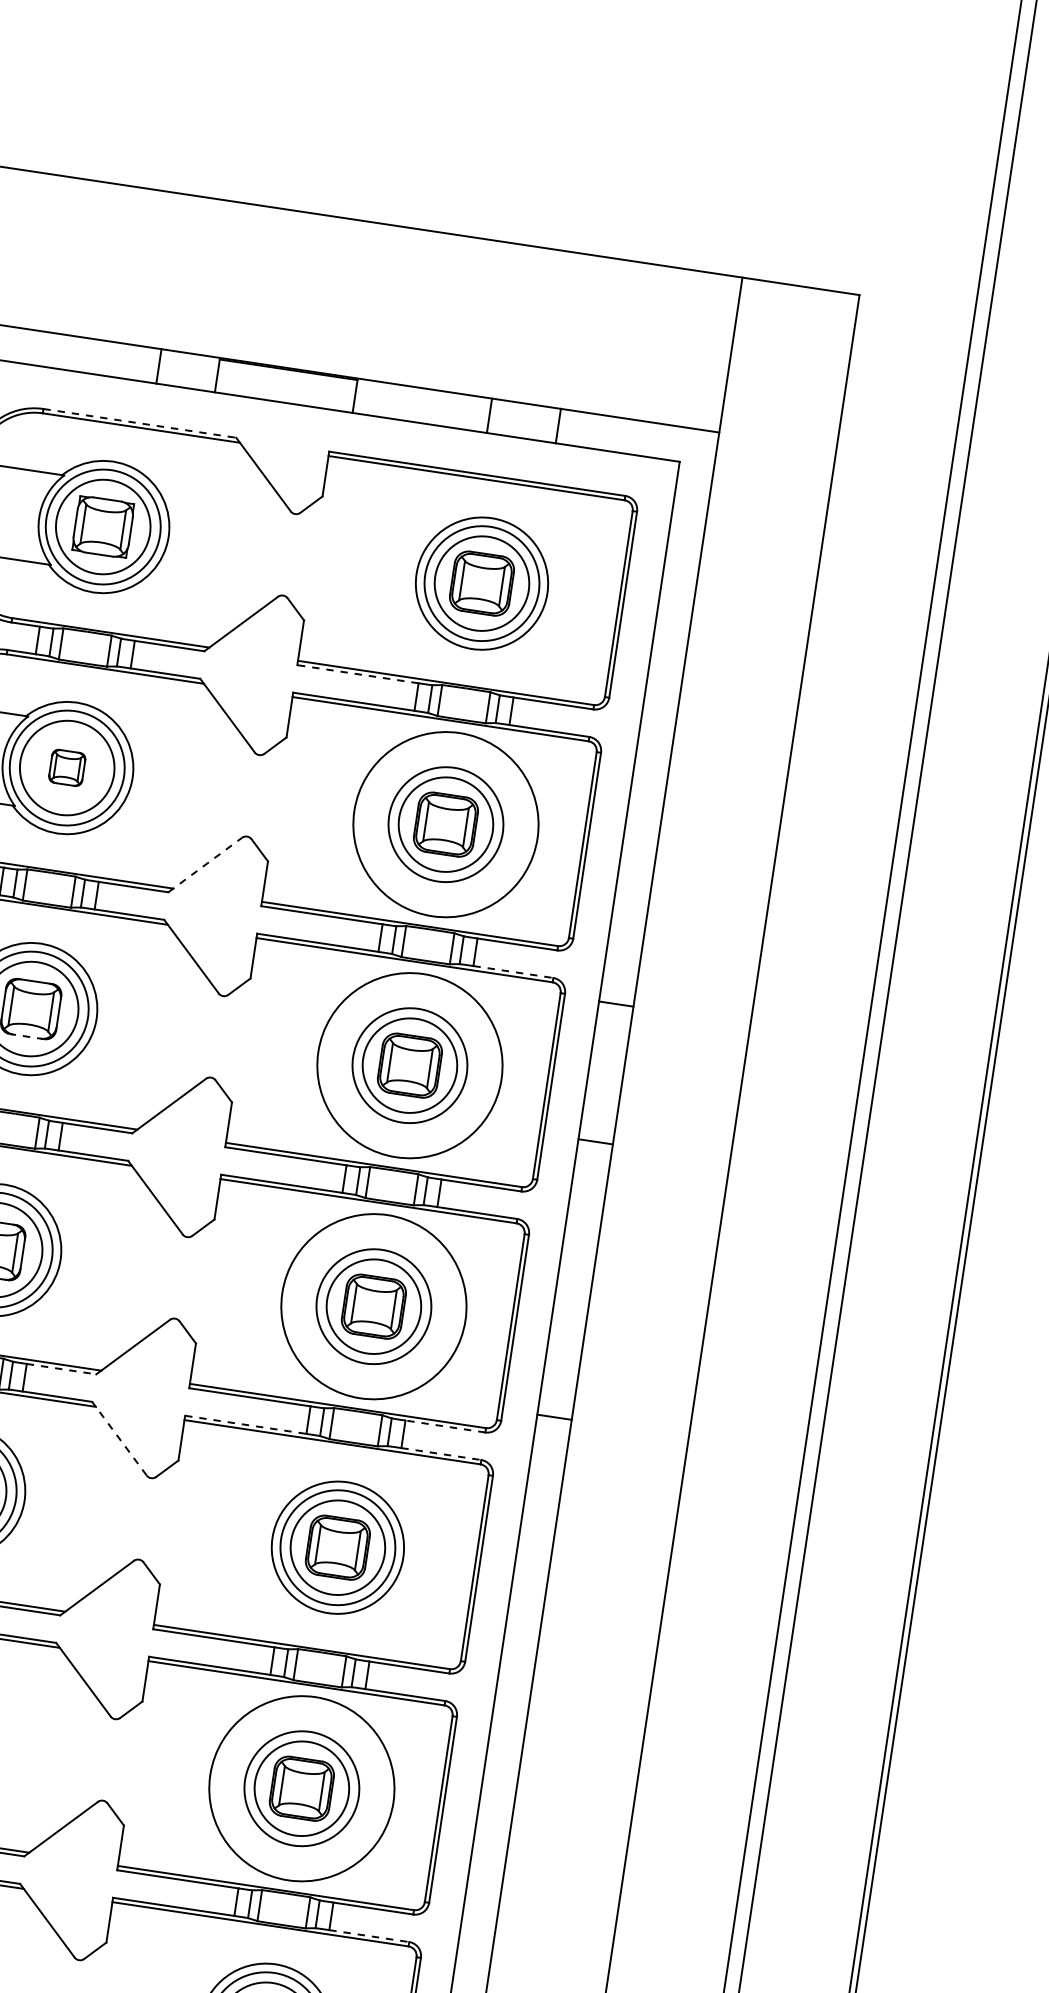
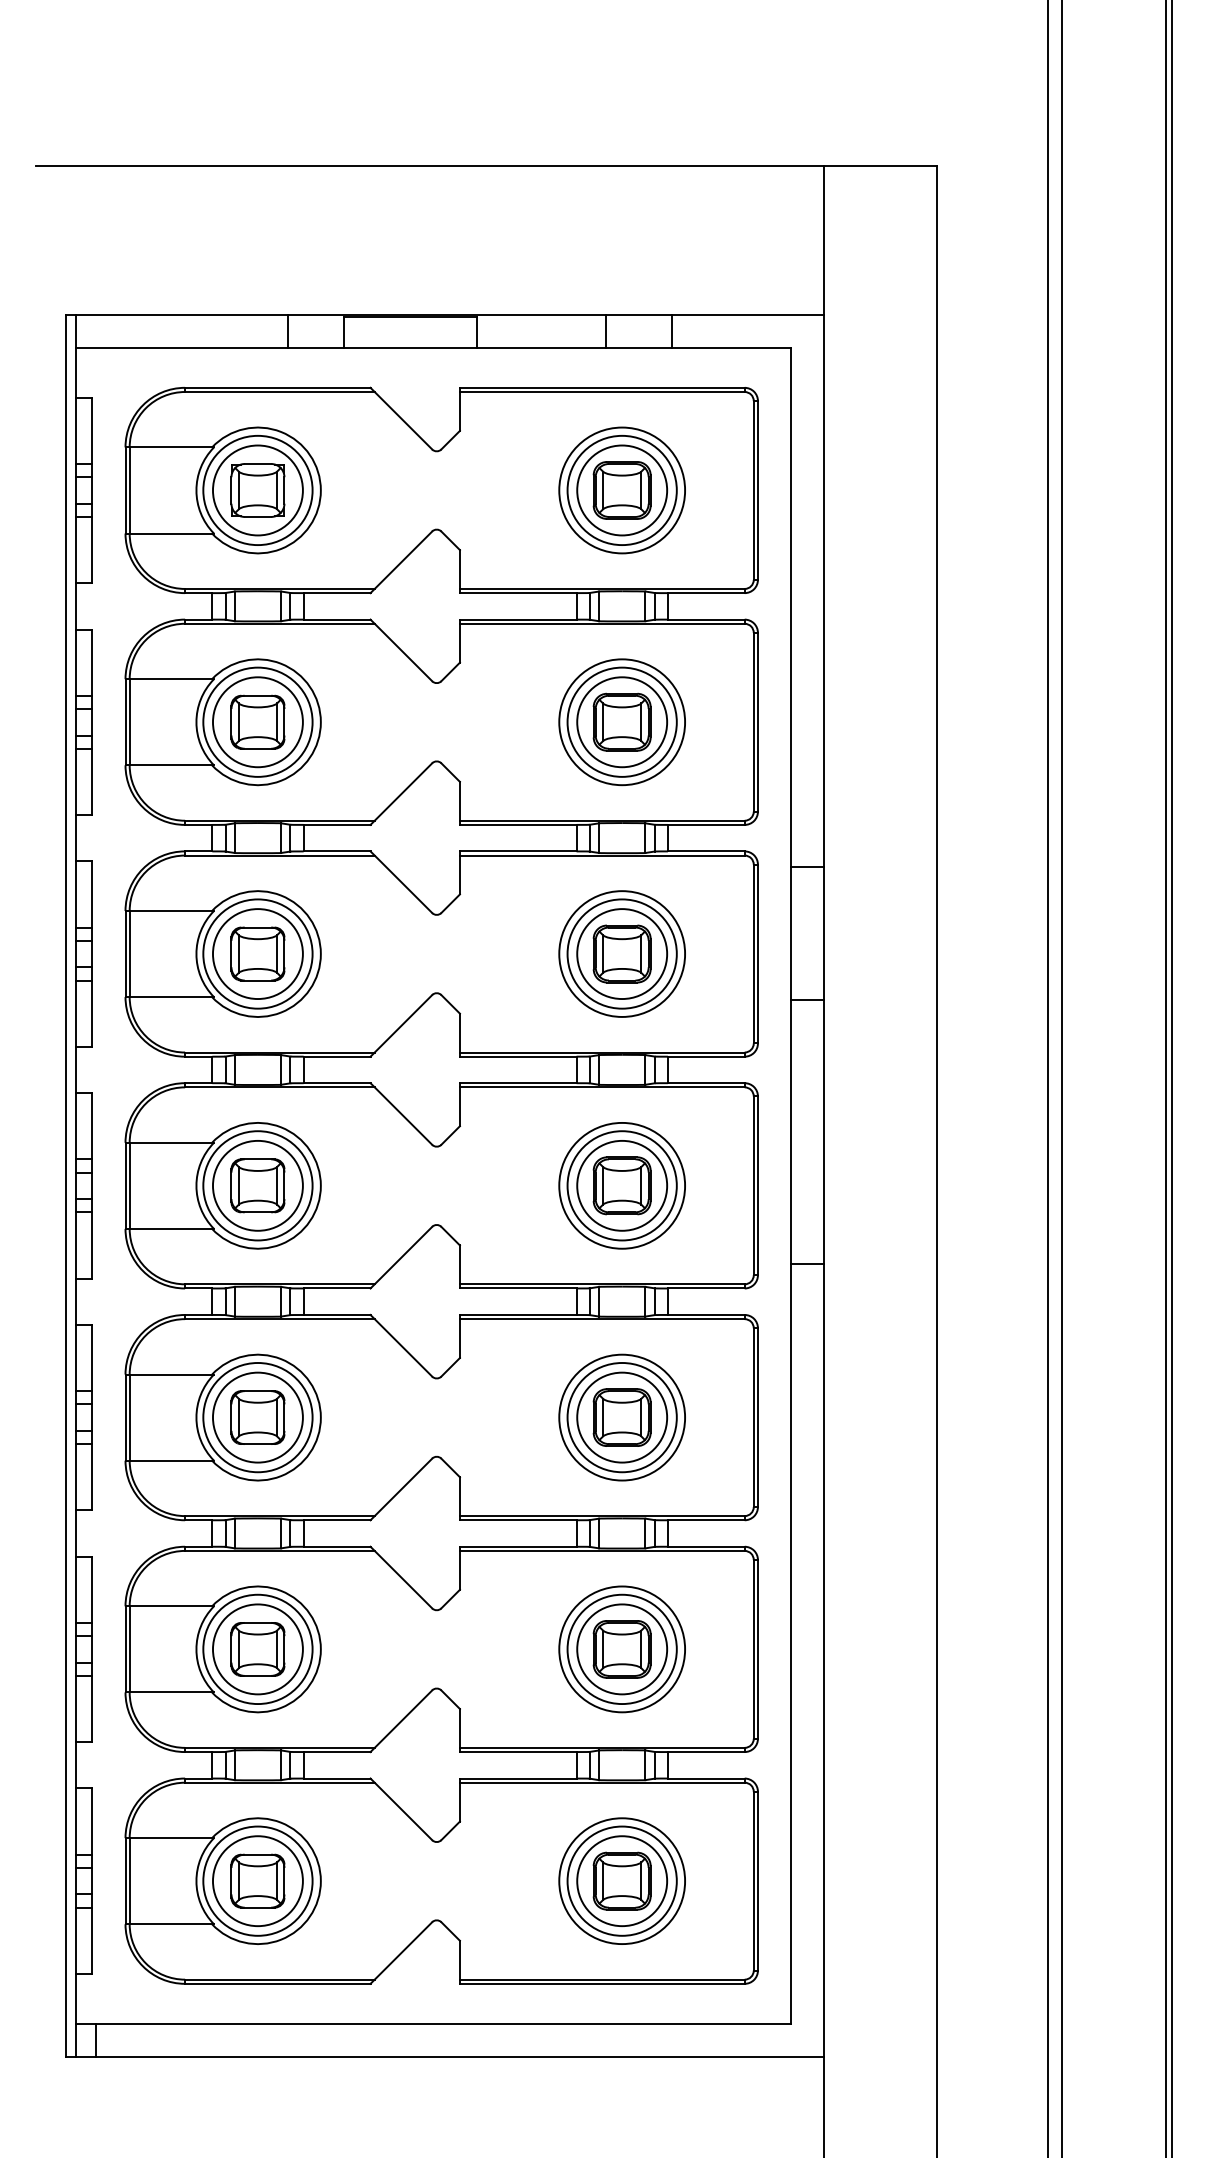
line: (139, 422) -> (277, 387), dashed -> solid
line: (357, 674) -> (517, 593), dashed -> solid
part: (66, 767) -> (257, 721), size x1.67
circle: (446, 824) -> (622, 722), size x0.71
line: (205, 865) -> (401, 794), dashed -> solid
line: (513, 972) -> (706, 851), dashed -> solid
line: (26, 1036) -> (257, 980), dashed -> solid
circle: (410, 1065) -> (622, 953), size x0.71
circle: (374, 1306) -> (622, 1185), size x0.71
line: (61, 1369) -> (337, 1288), dashed -> solid
line: (246, 1424) -> (518, 1314), dashed -> solid
line: (444, 1426) -> (705, 1288), dashed -> solid
line: (119, 1438) -> (401, 1345), dashed -> solid
line: (441, 1453) -> (706, 1314), dashed -> solid
circle: (302, 1788) -> (622, 1649), size x0.71
line: (369, 1936) -> (706, 1778), dashed -> solid

